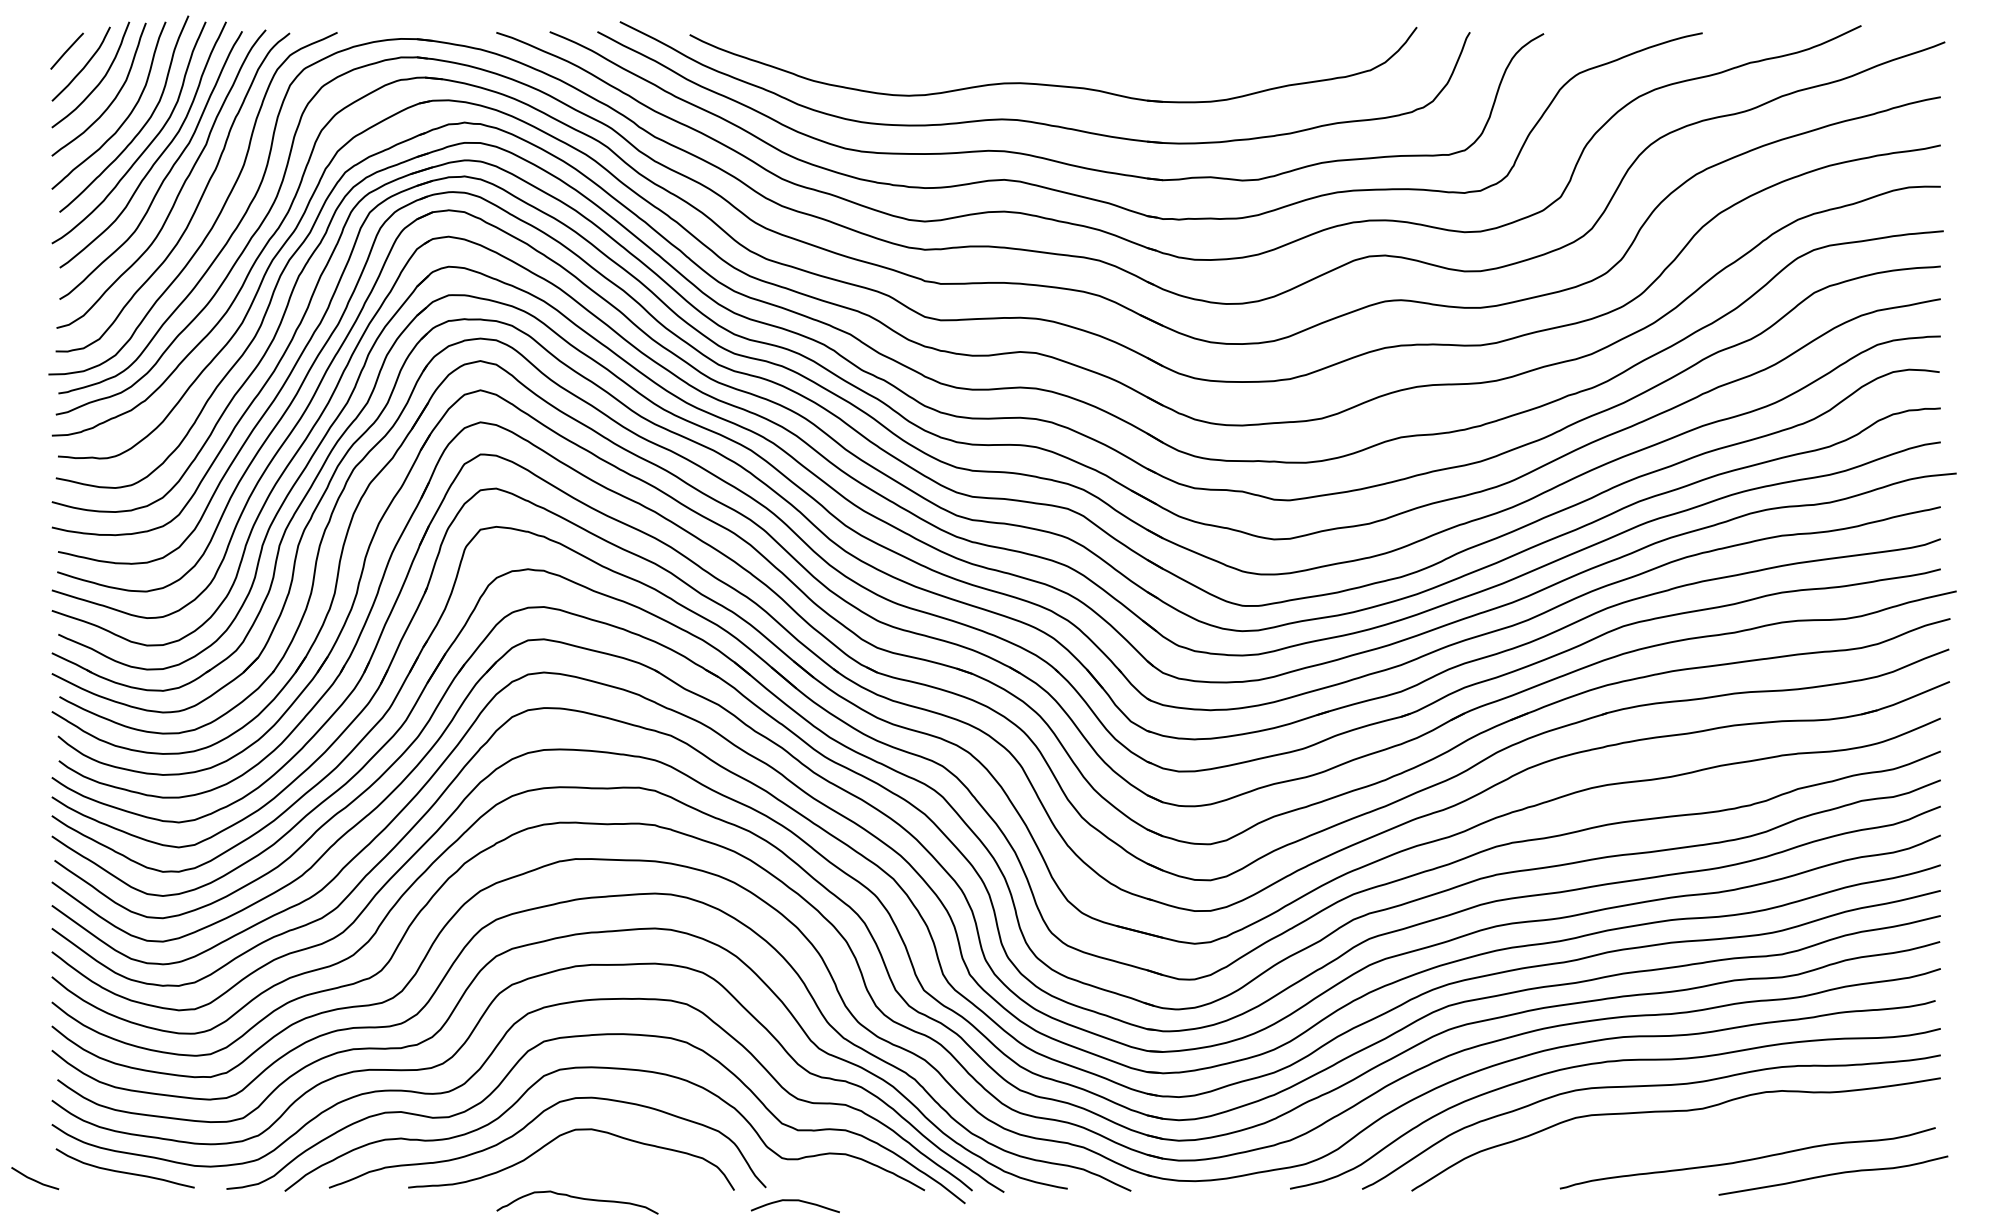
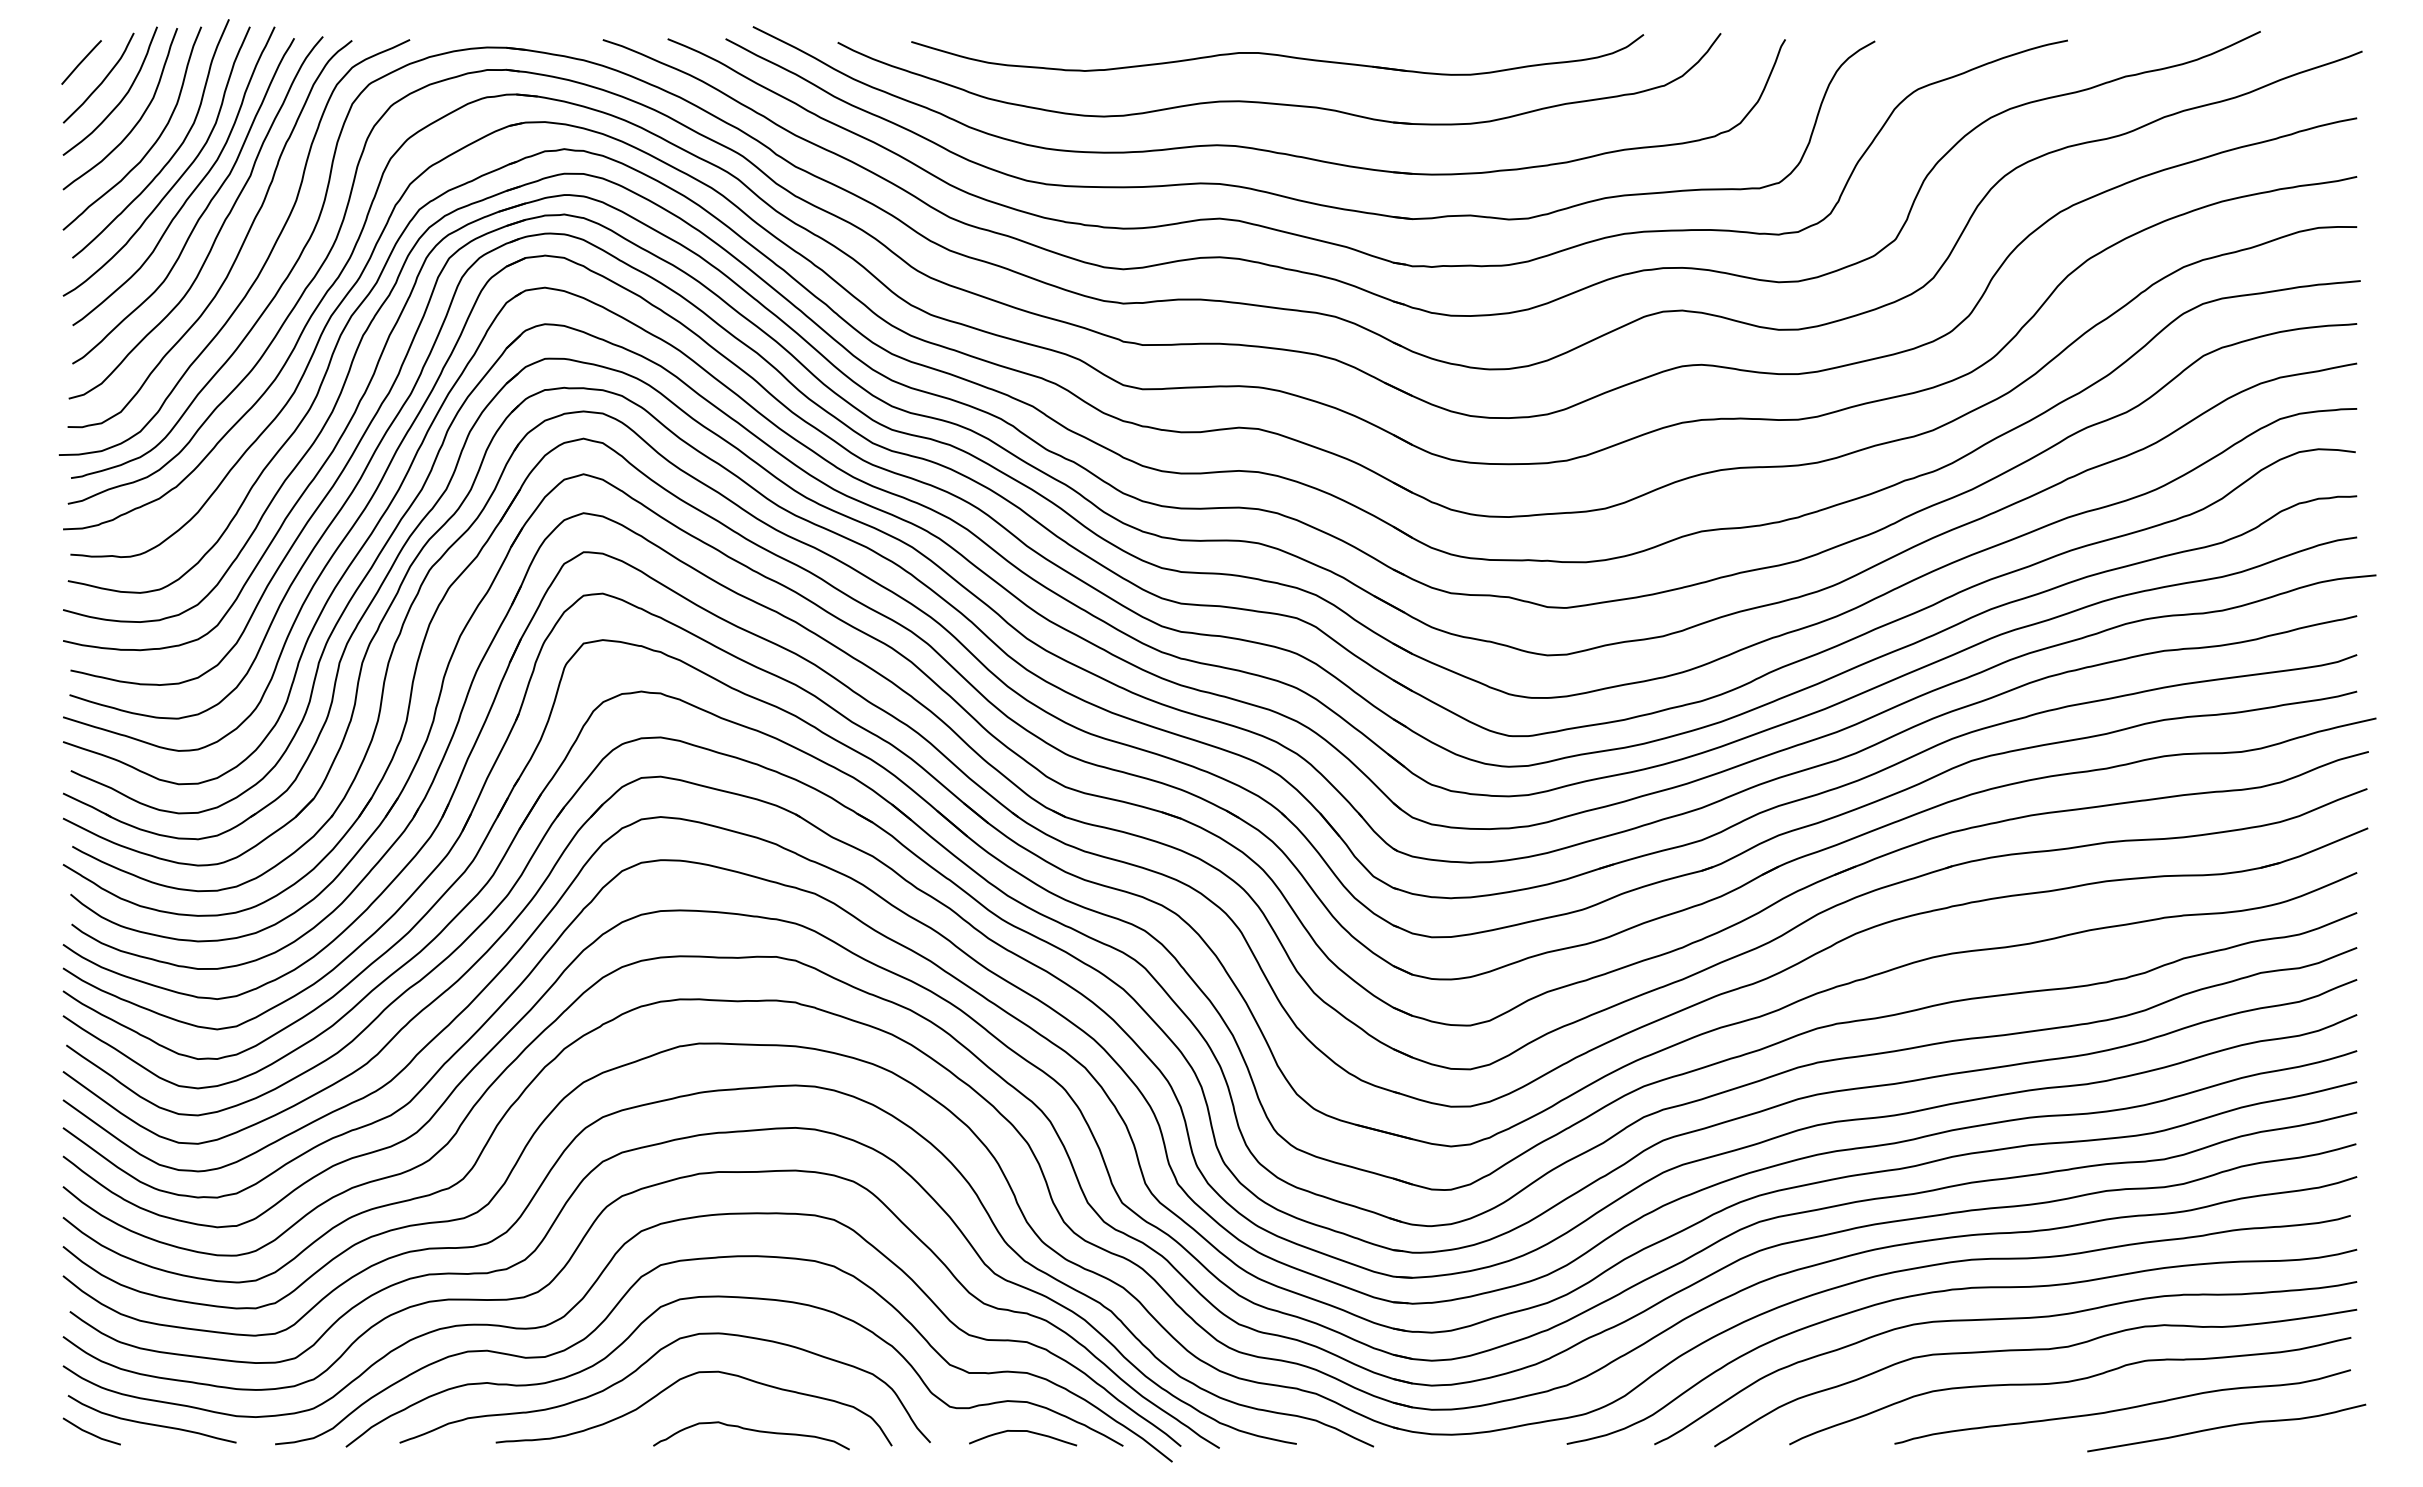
part: (1051, 44) -> (1277, 54), added
curve: (1704, 1138) -> (2070, 1382), added
line: (34, 1179) -> (90, 1432), moved
curve: (579, 1199) -> (753, 1431), moved
curve: (795, 1200) -> (1023, 1431), moved

